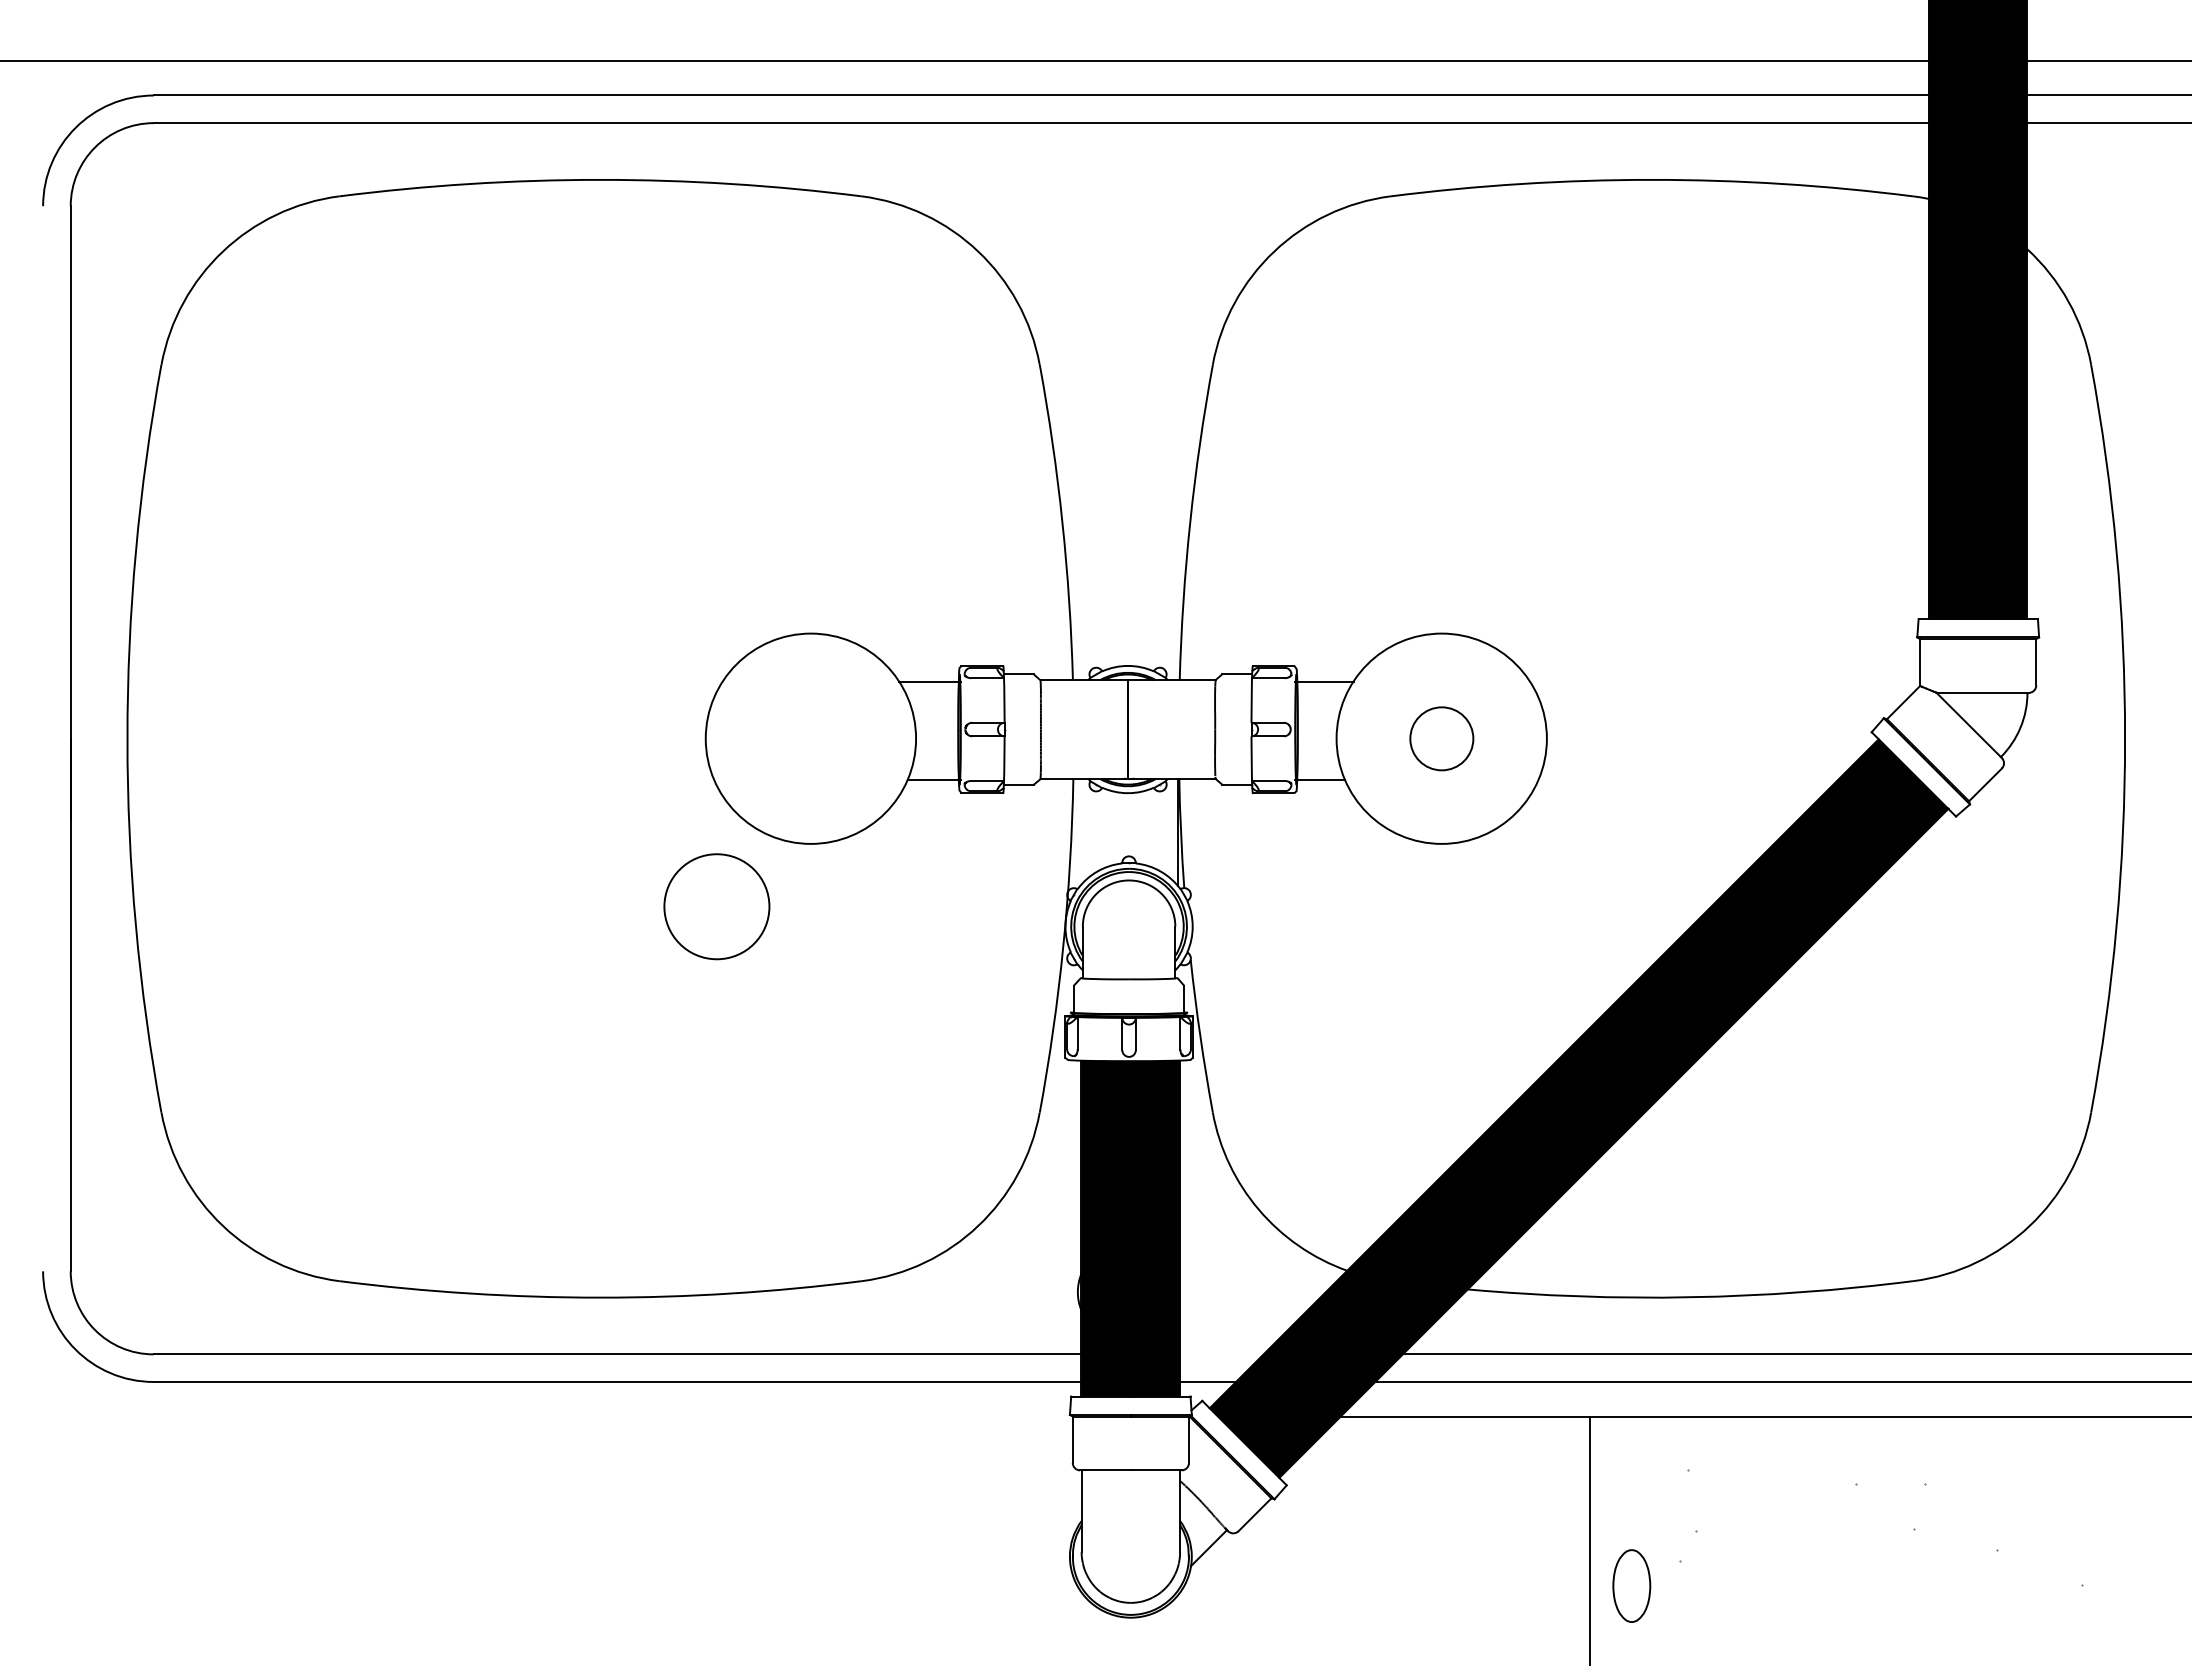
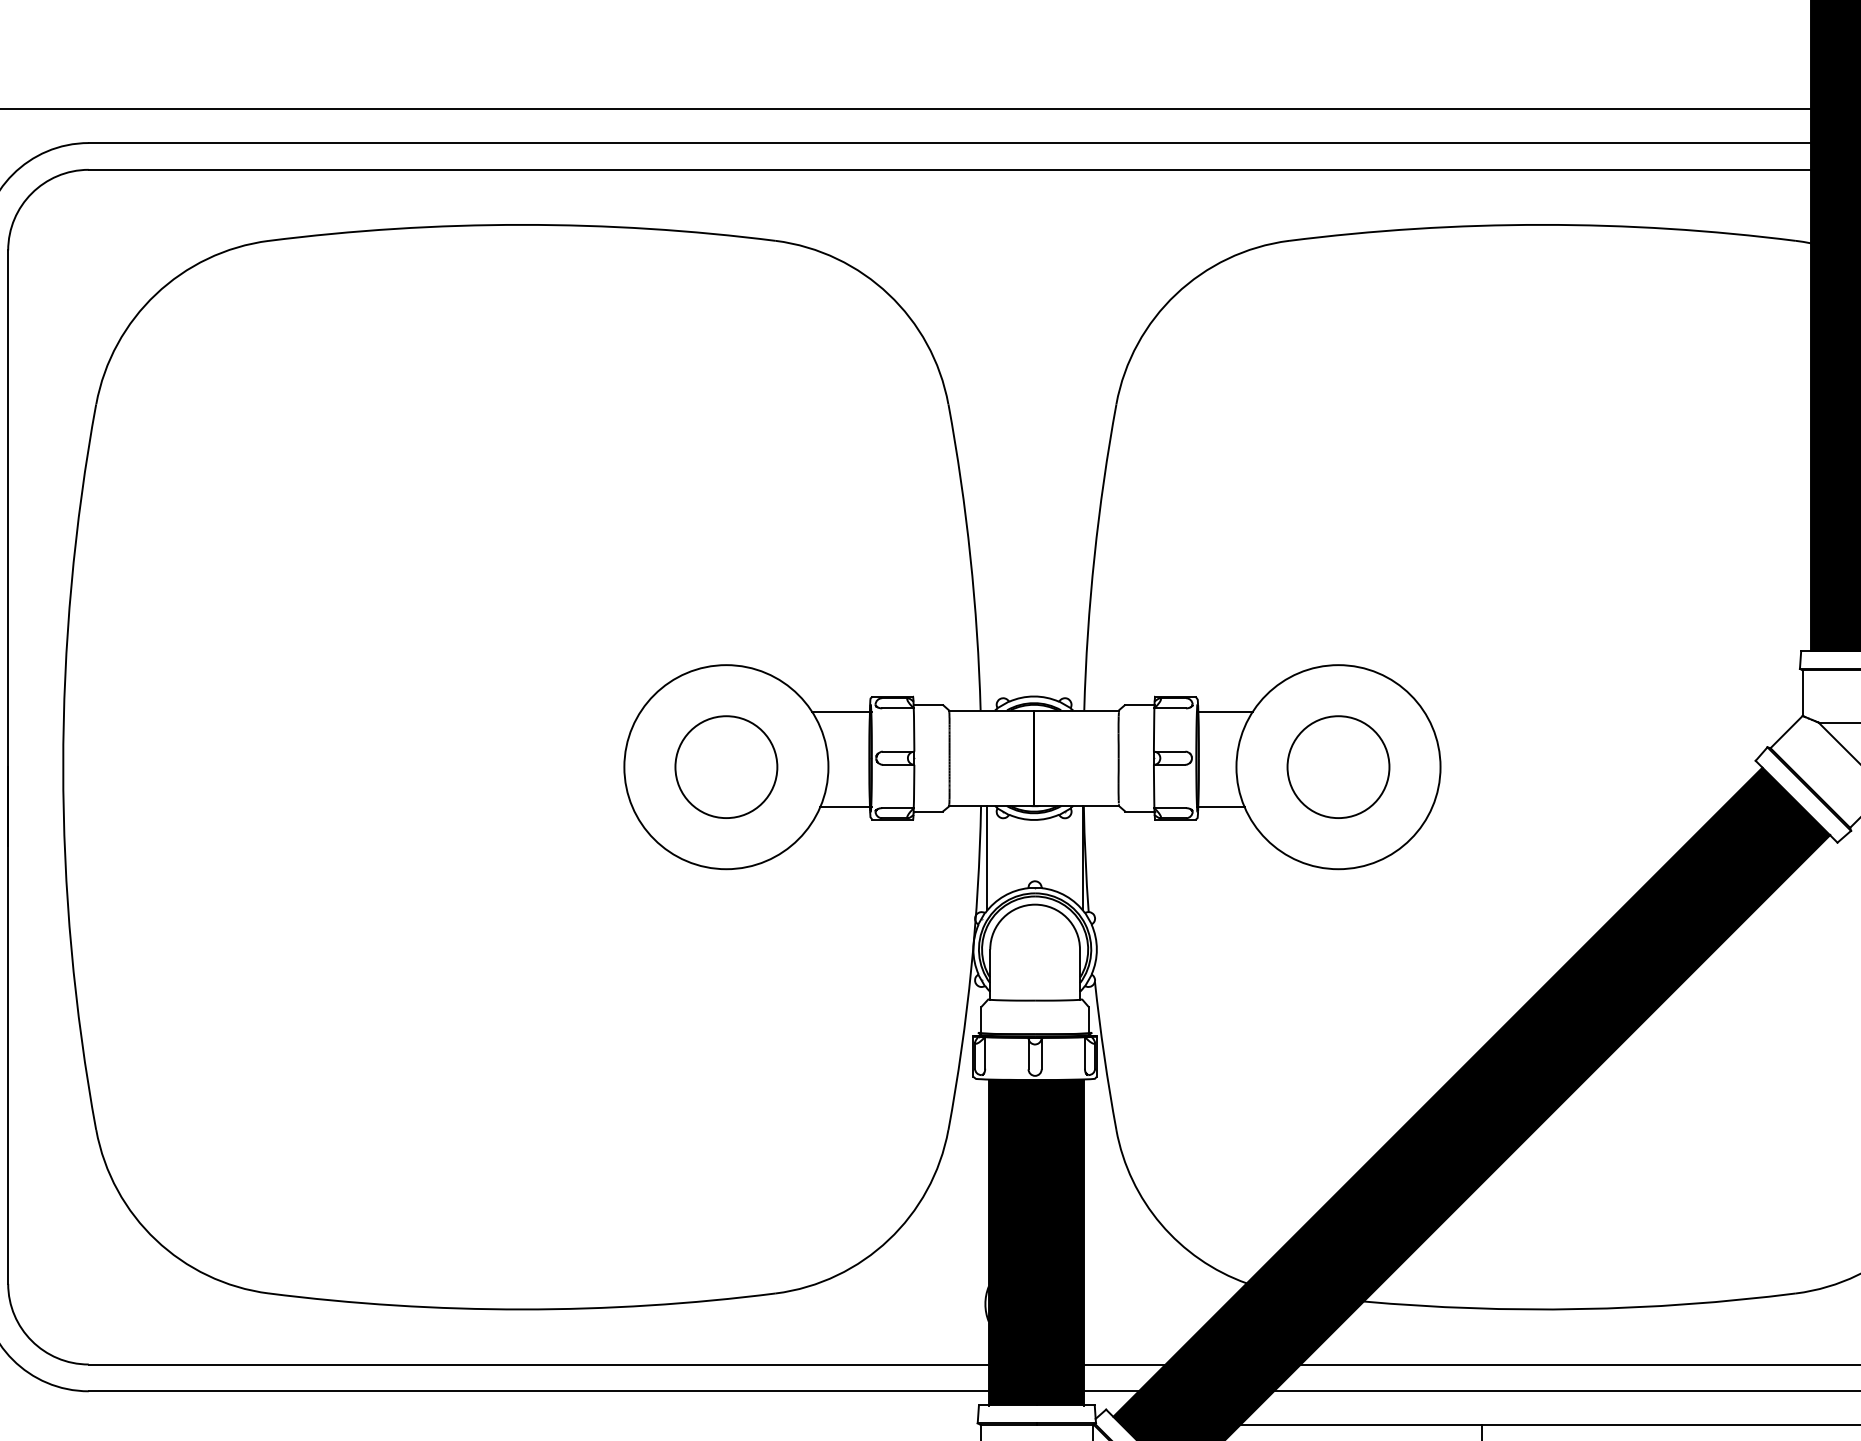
circle: (1441, 738) -> (1338, 766), size x1.67
line: (1079, 832) -> (987, 858), added
circle: (716, 906) -> (725, 766), moved
line: (1221, 1354) -> (1124, 1364), added

